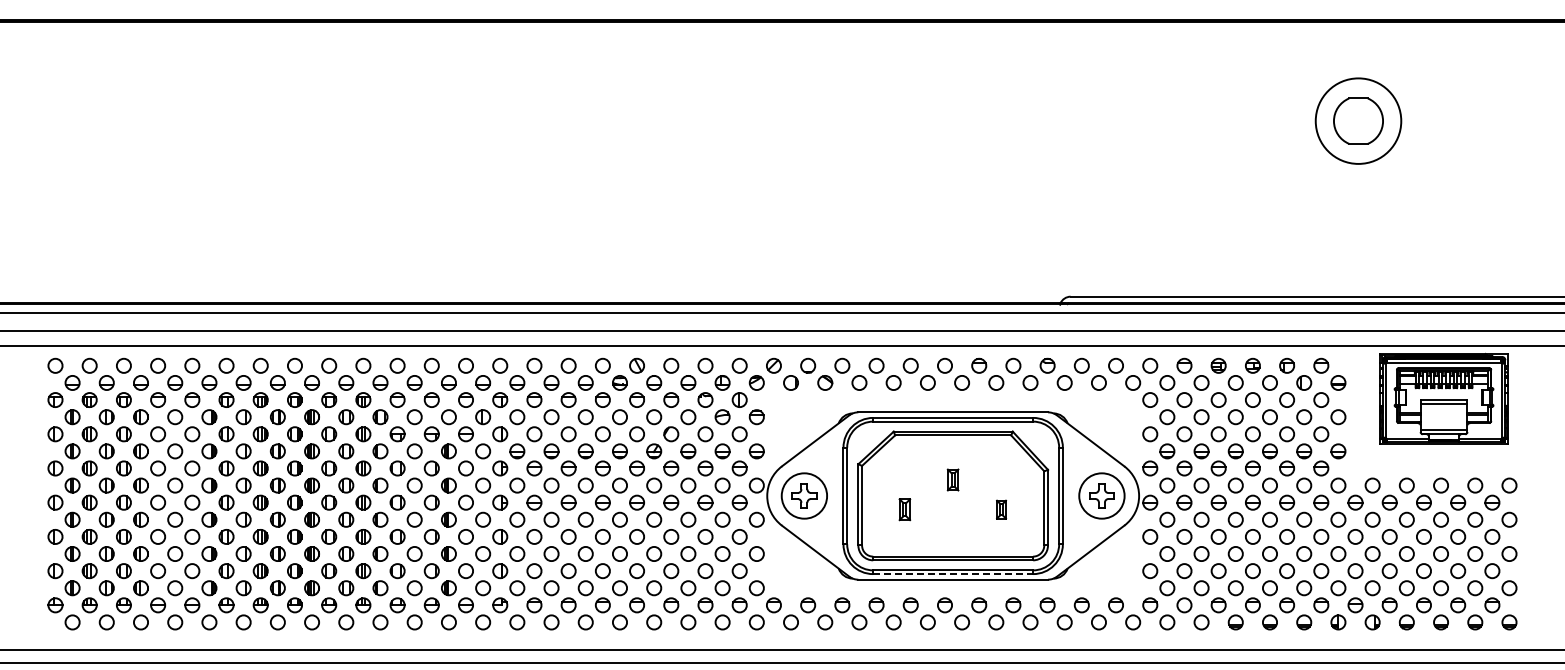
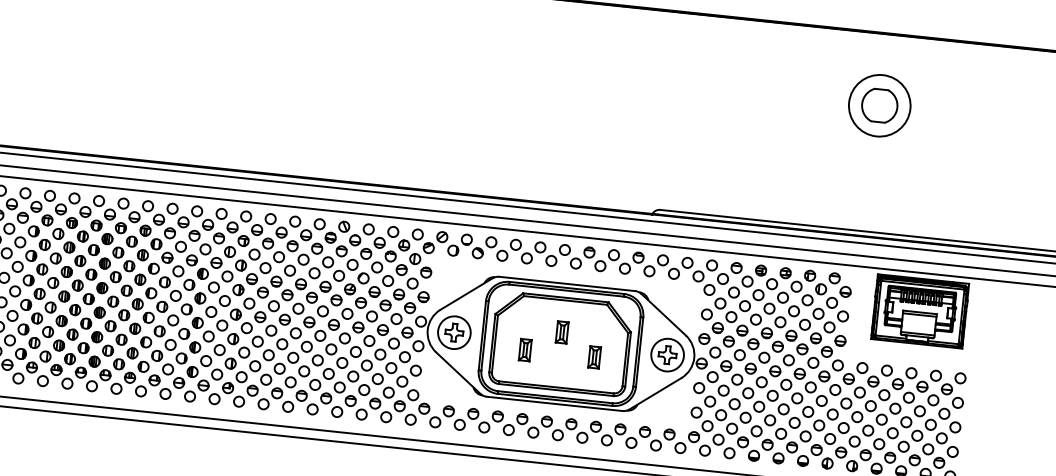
part: (952, 479) -> (561, 332), size x1.43
part: (904, 509) -> (525, 349), size x1.43
part: (1001, 509) -> (594, 357), size x1.67
line: (953, 574) -> (555, 400), dashed -> solid

